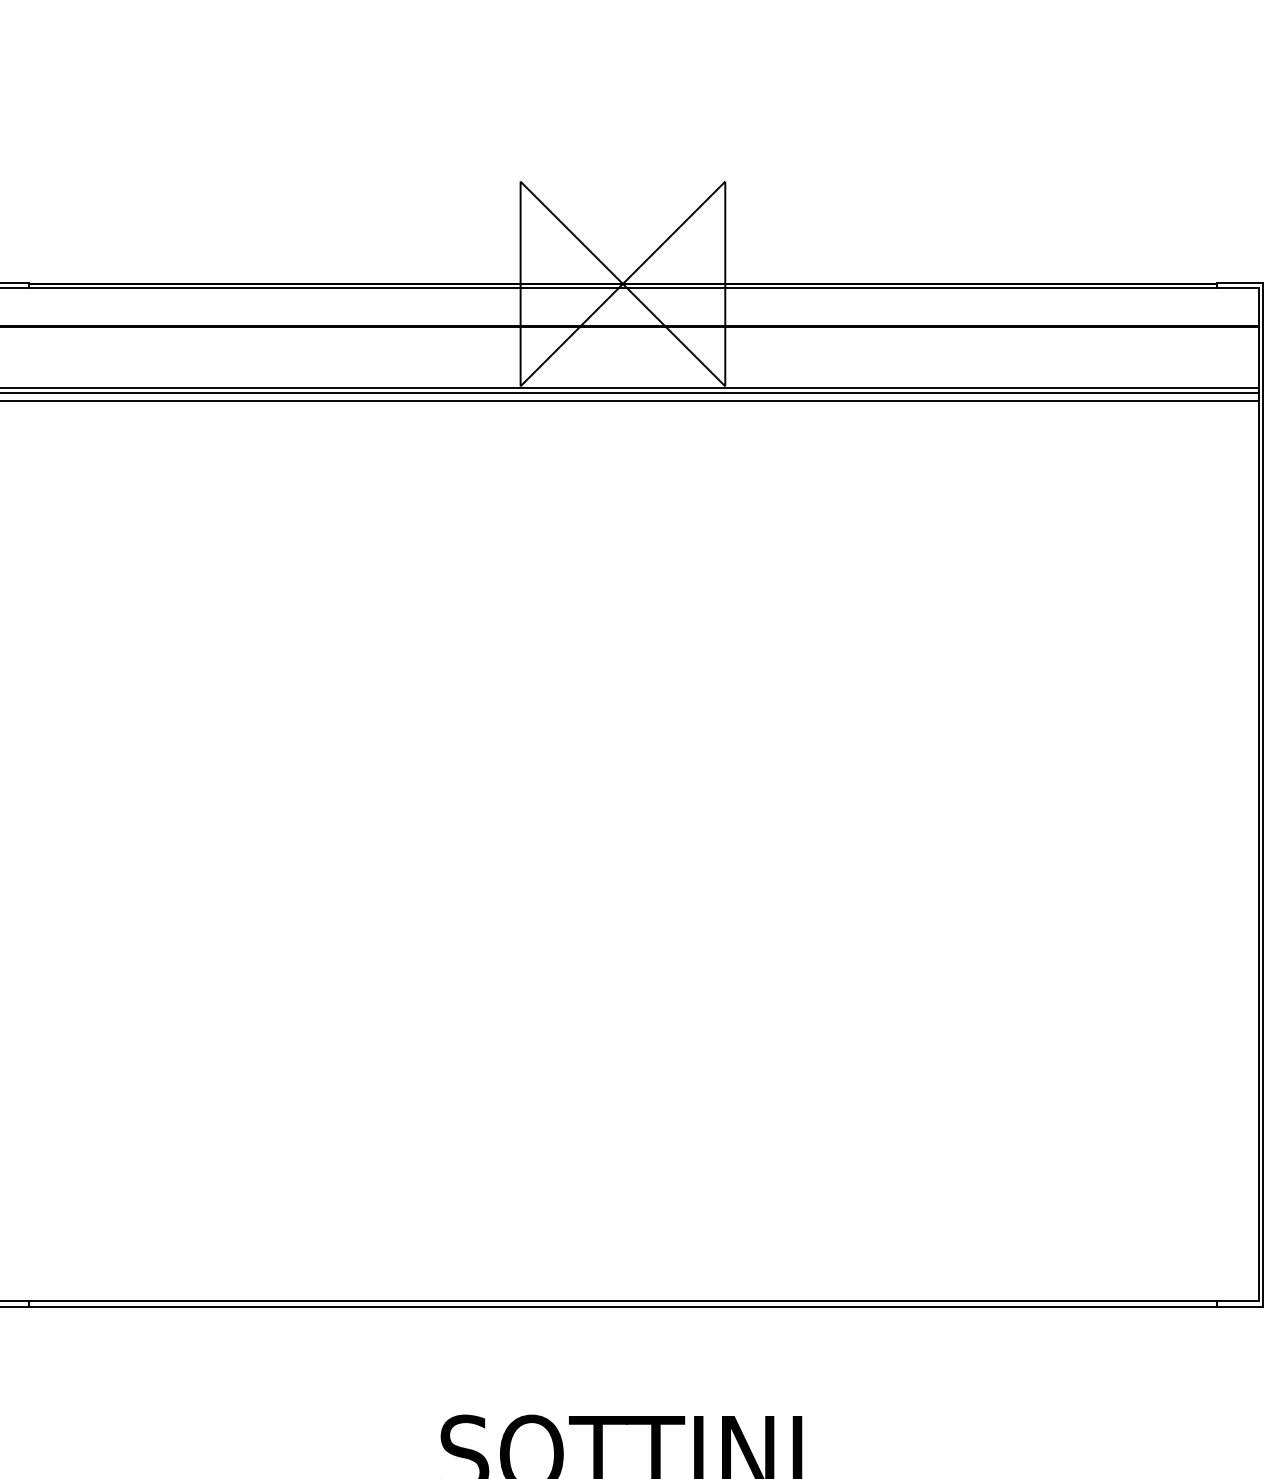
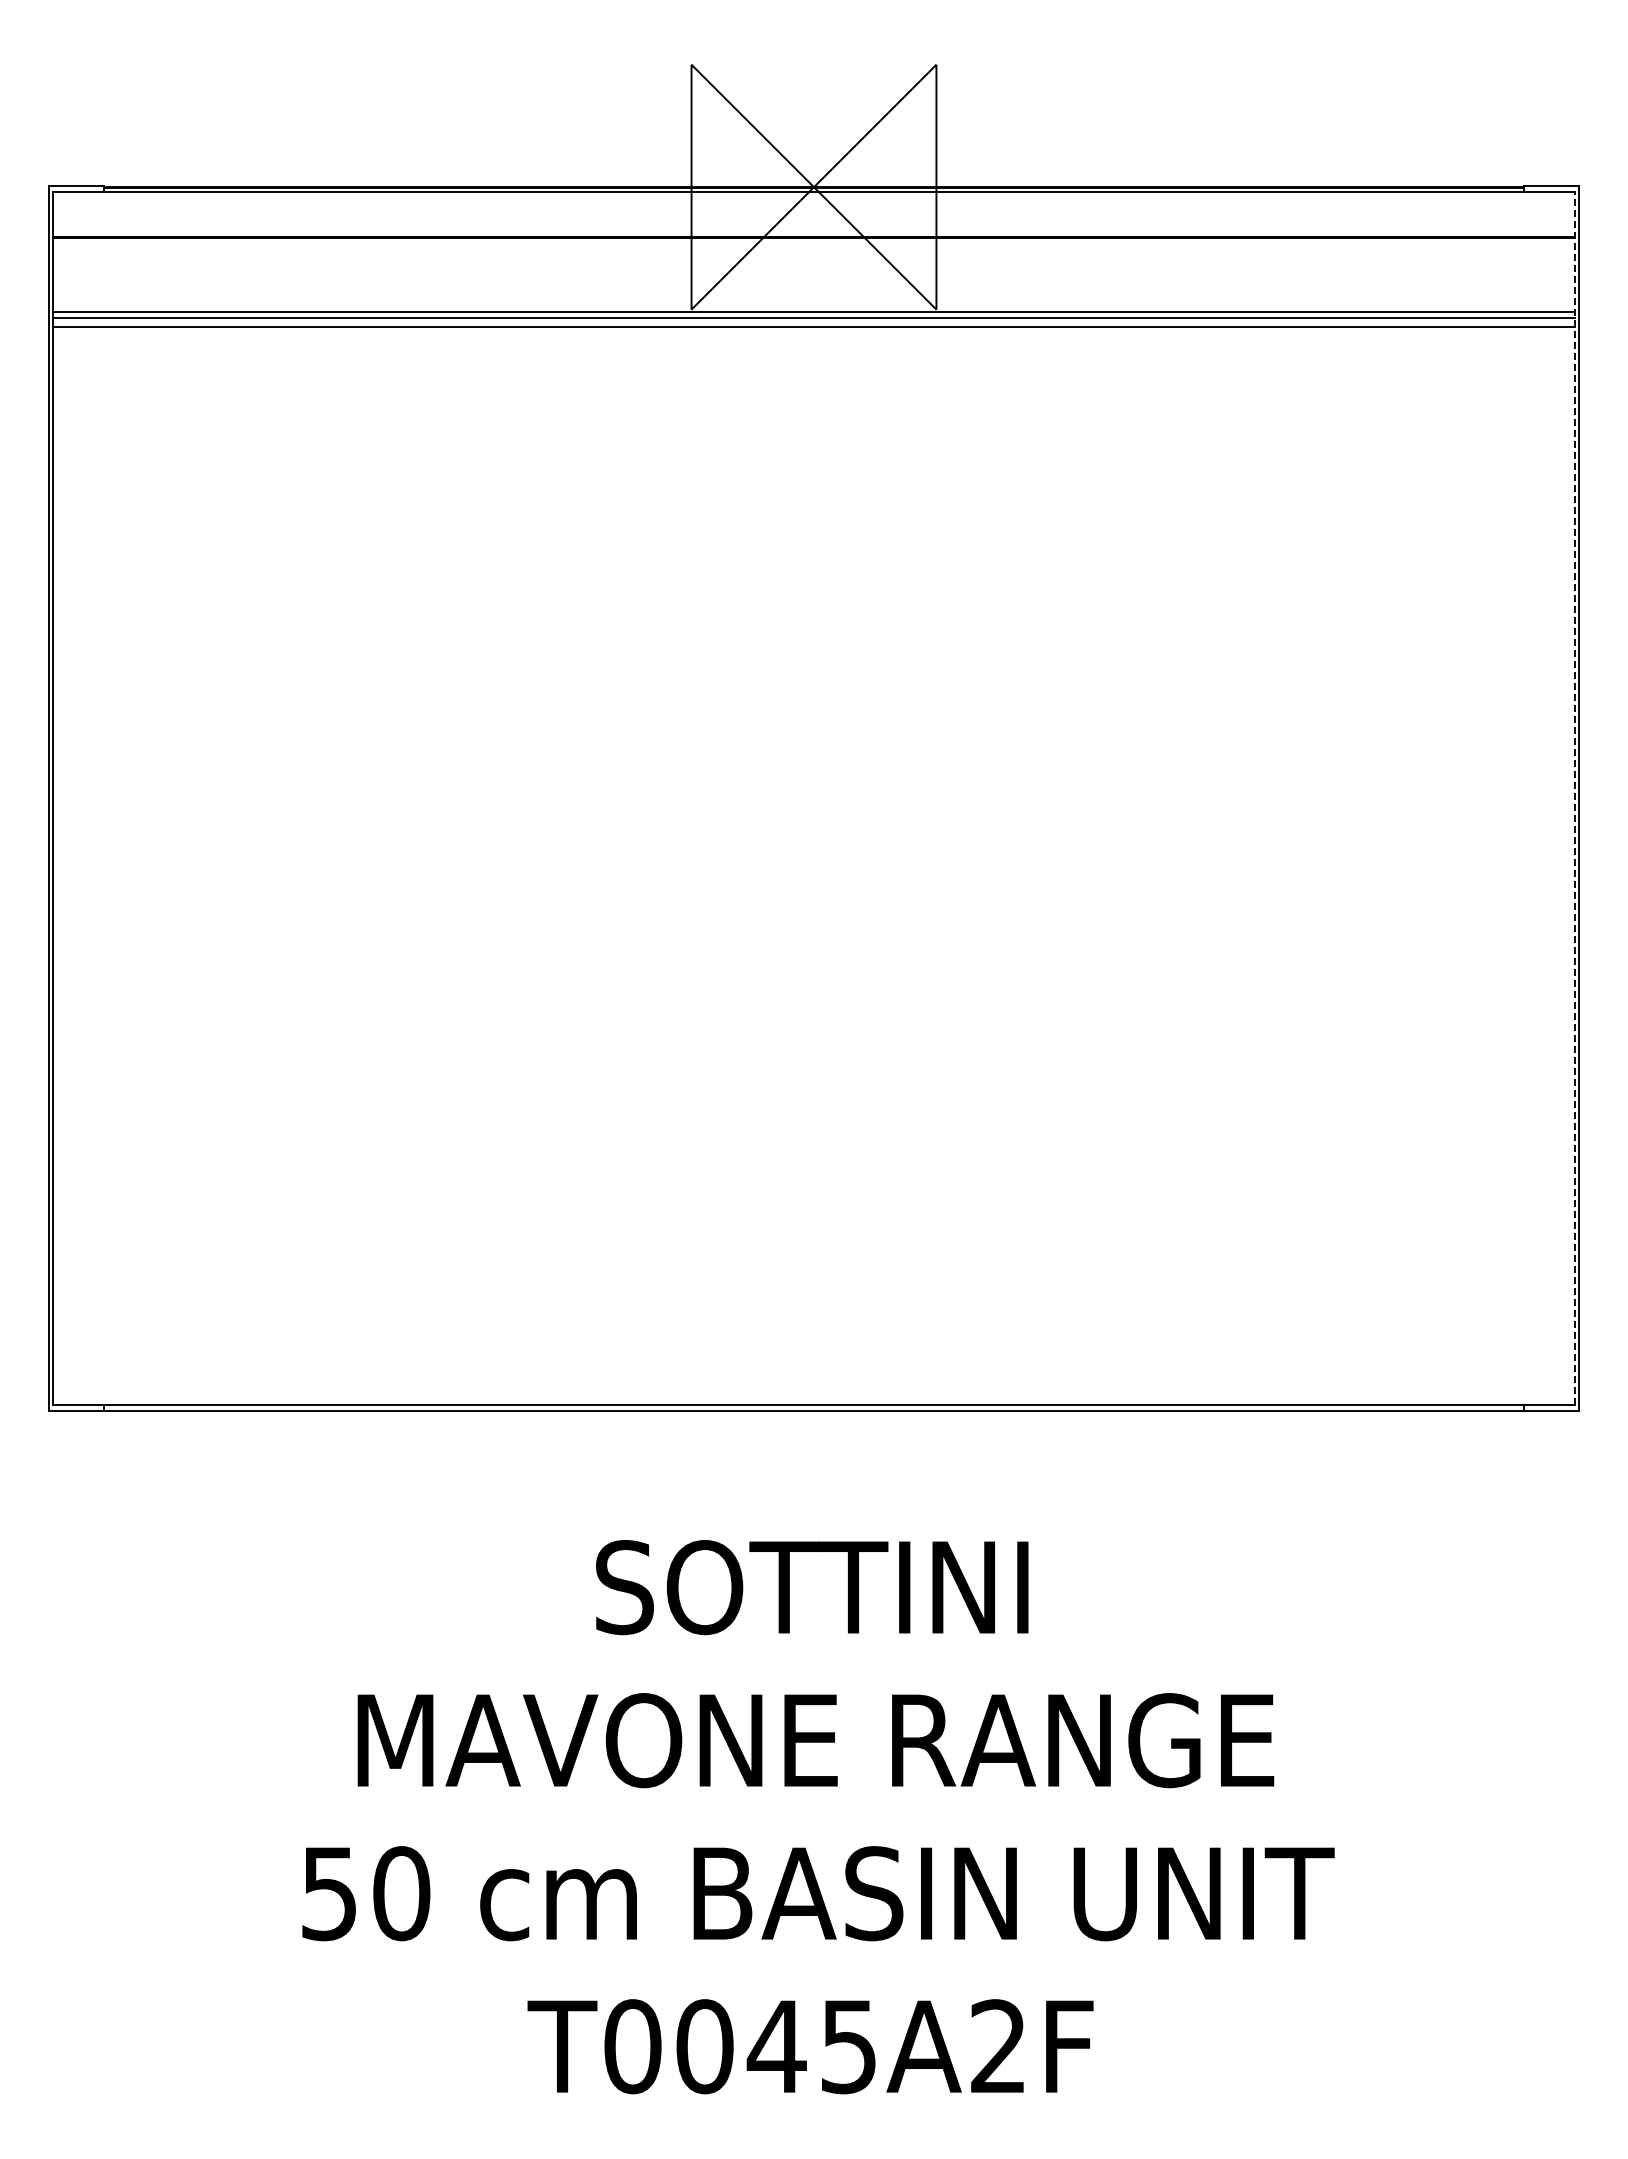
line: (1258, 794) -> (1574, 798), solid -> dashed

